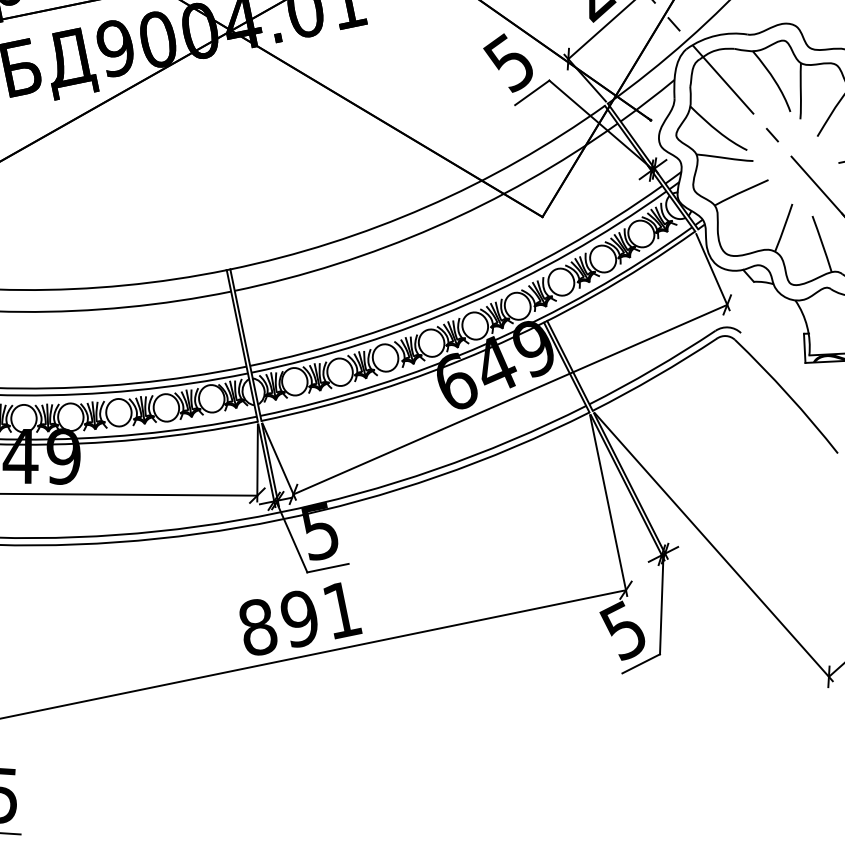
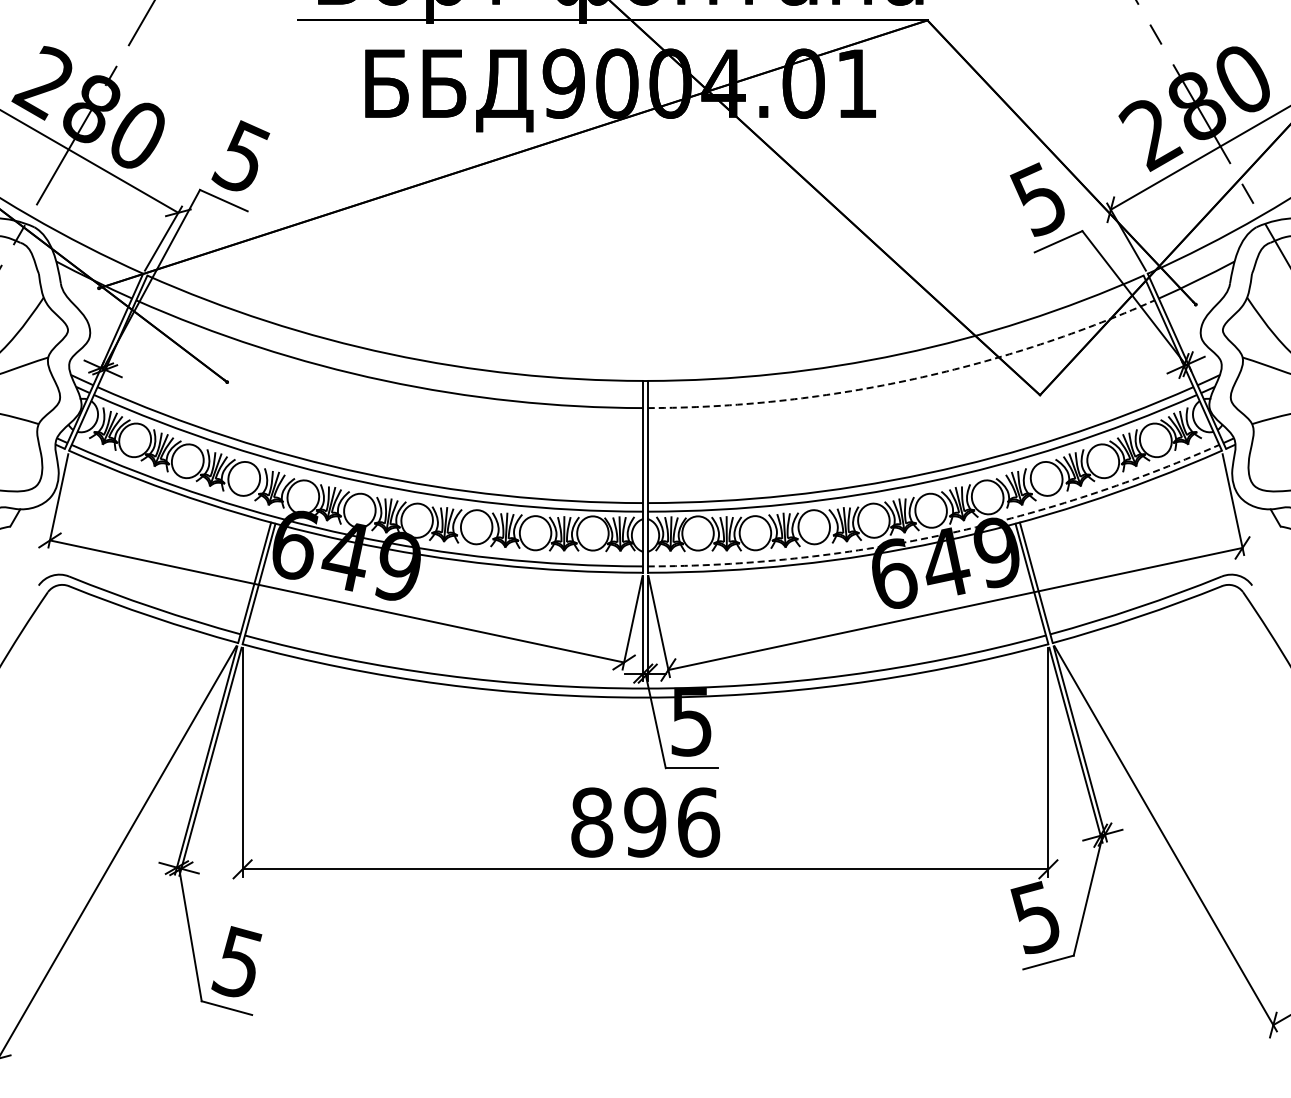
arc: (434, 227) -> (906, 380), solid -> dashed
arc: (485, 344) -> (939, 535), solid -> dashed
text: (342, 609) -> (699, 822), 891 -> 896

